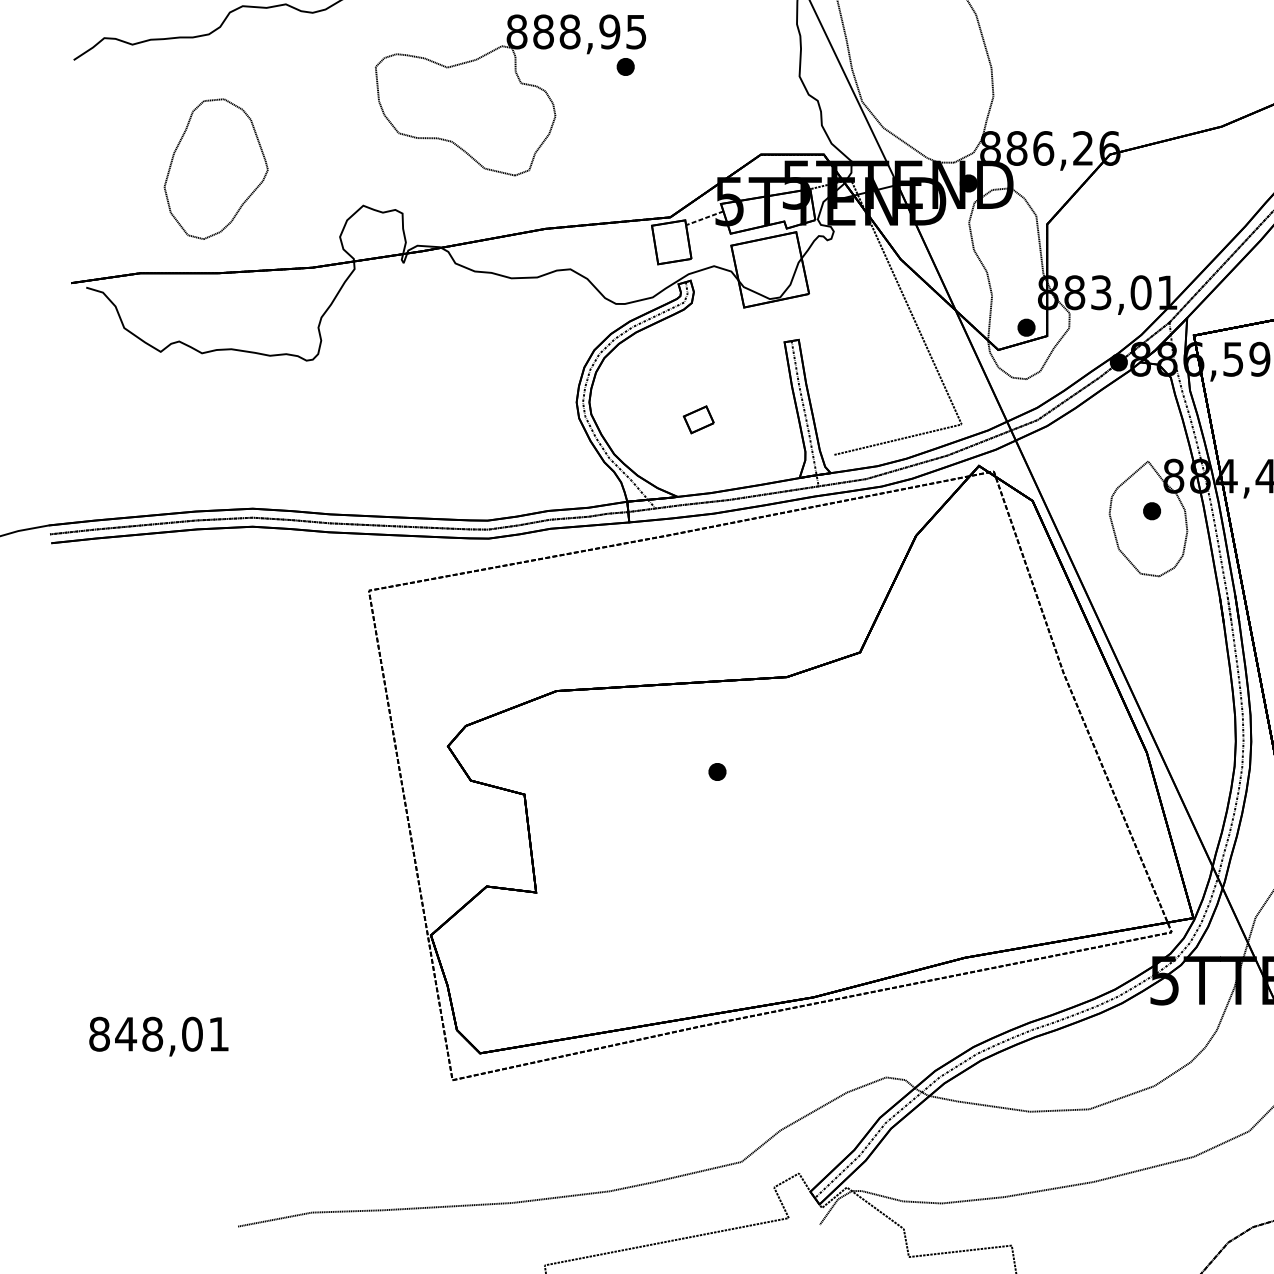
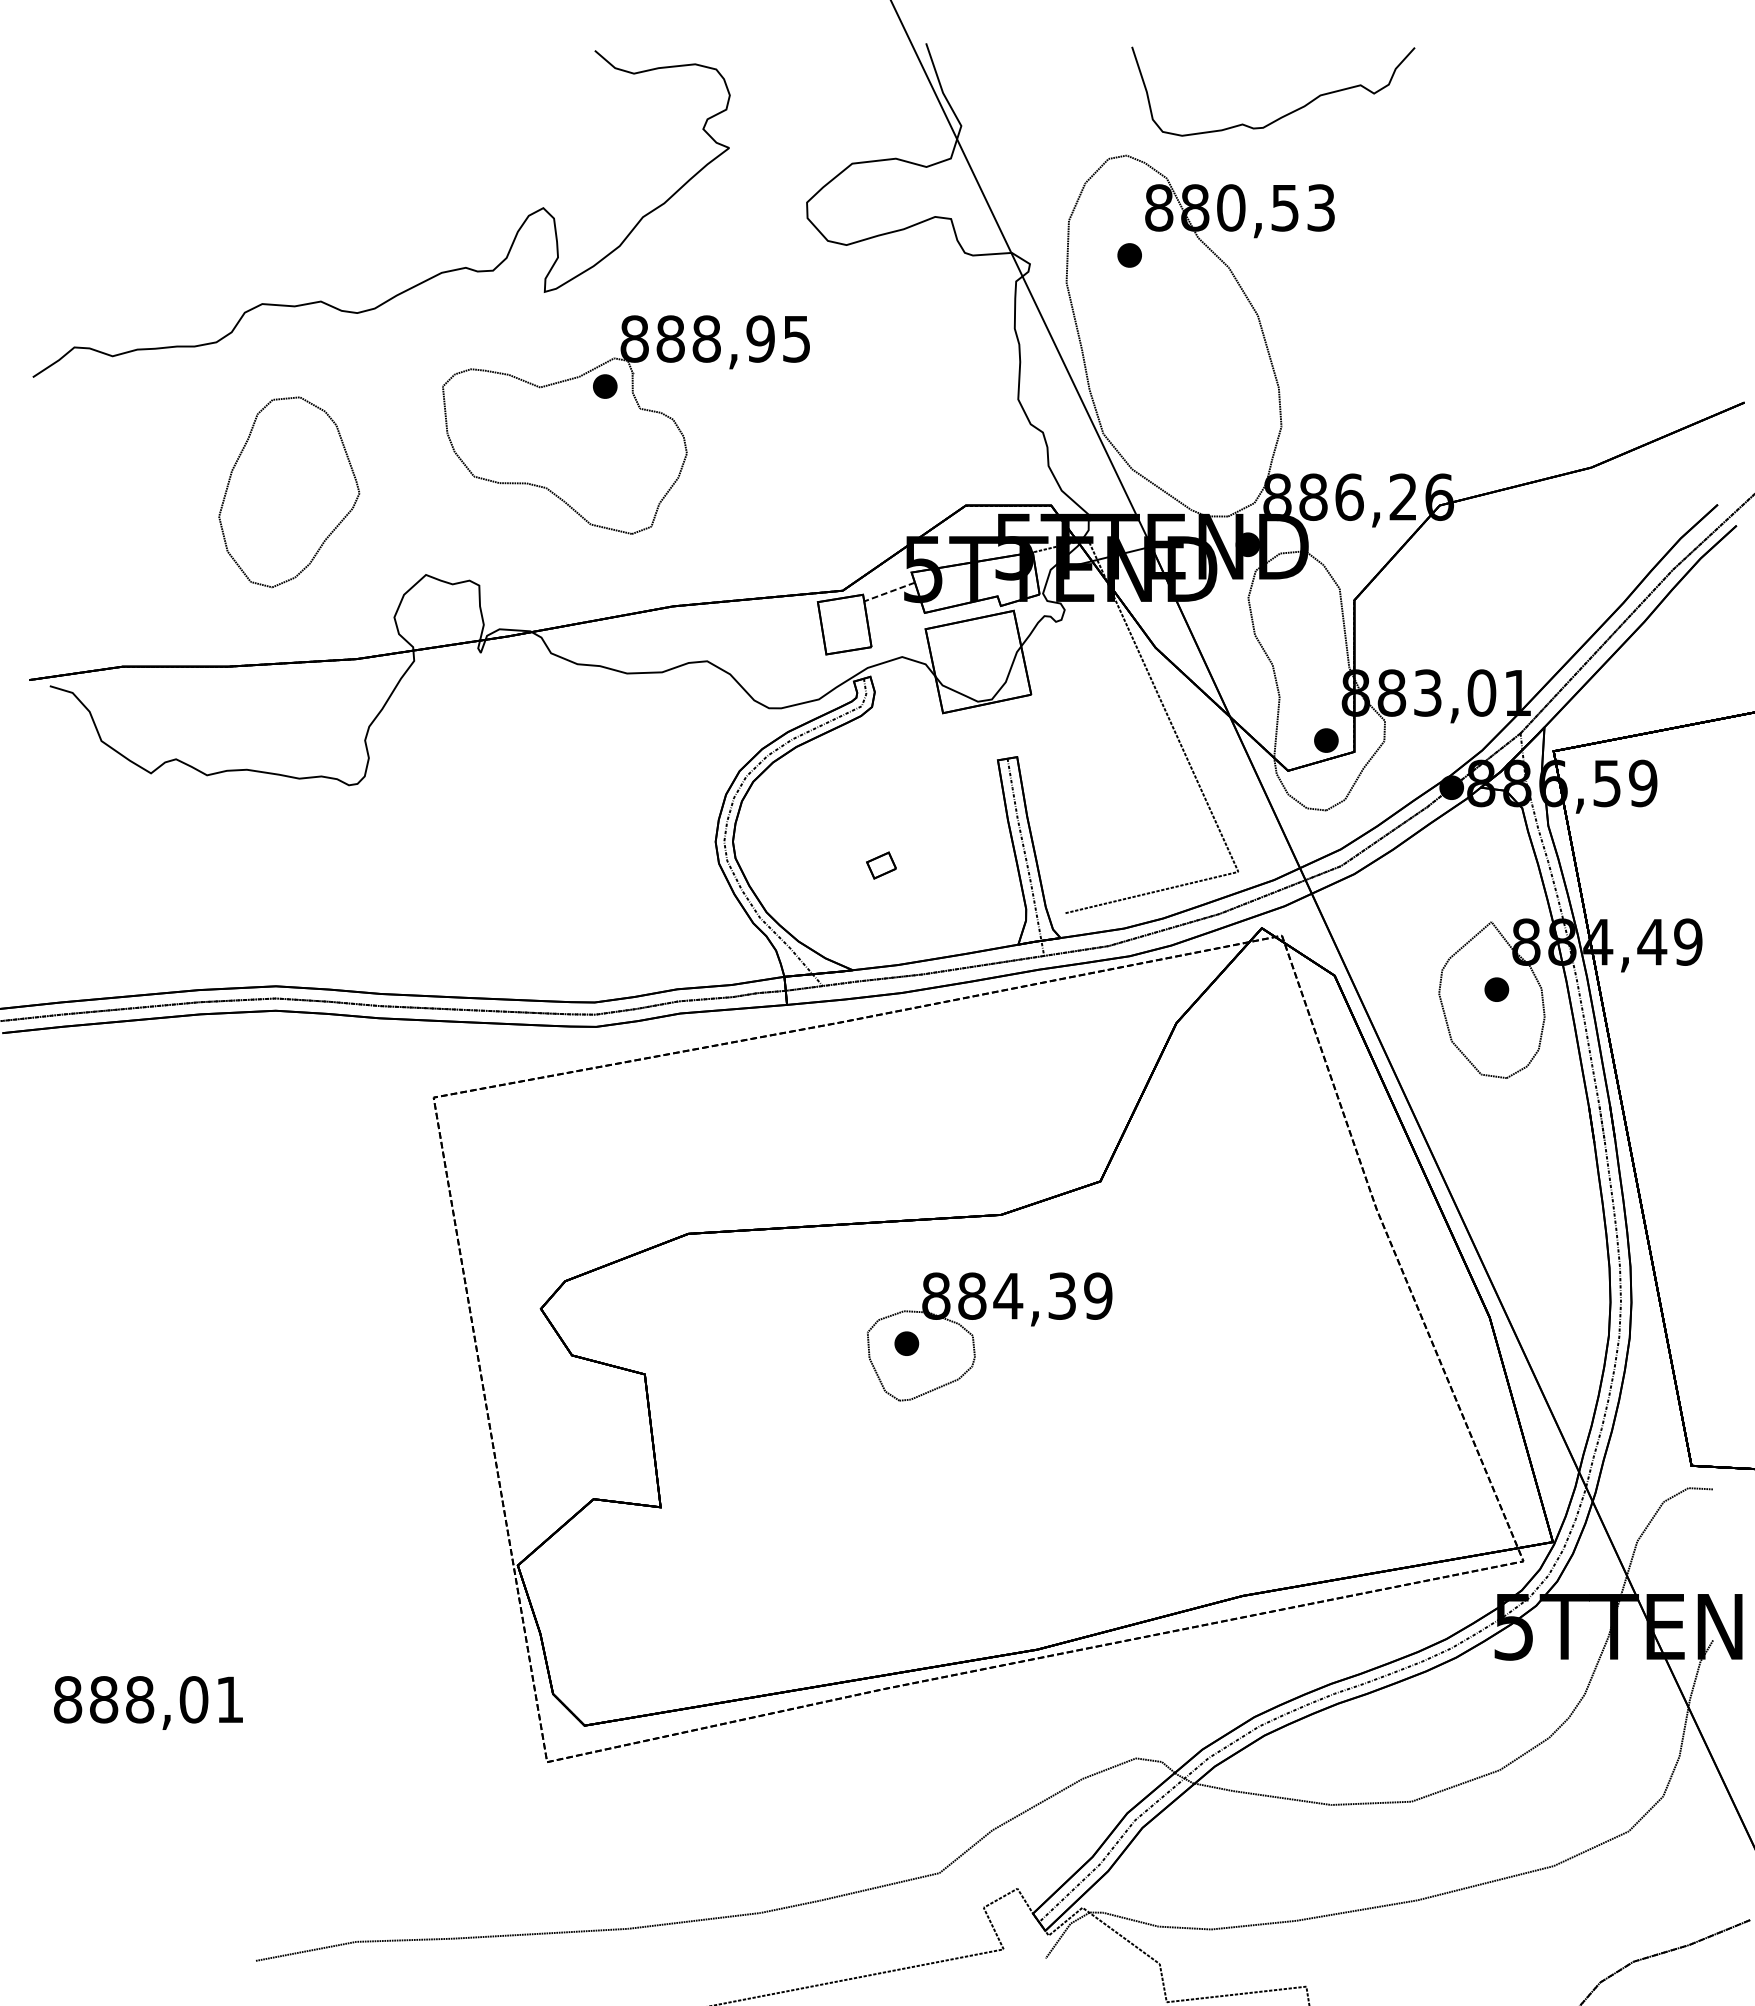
part: (625, 66) -> (605, 386), moved
part: (216, 169) -> (289, 492), moved
part: (698, 419) -> (881, 865), size x0.71
part: (767, 768) -> (974, 1339), added
text: (125, 1034) -> (103, 1699), 848,01 -> 888,01

